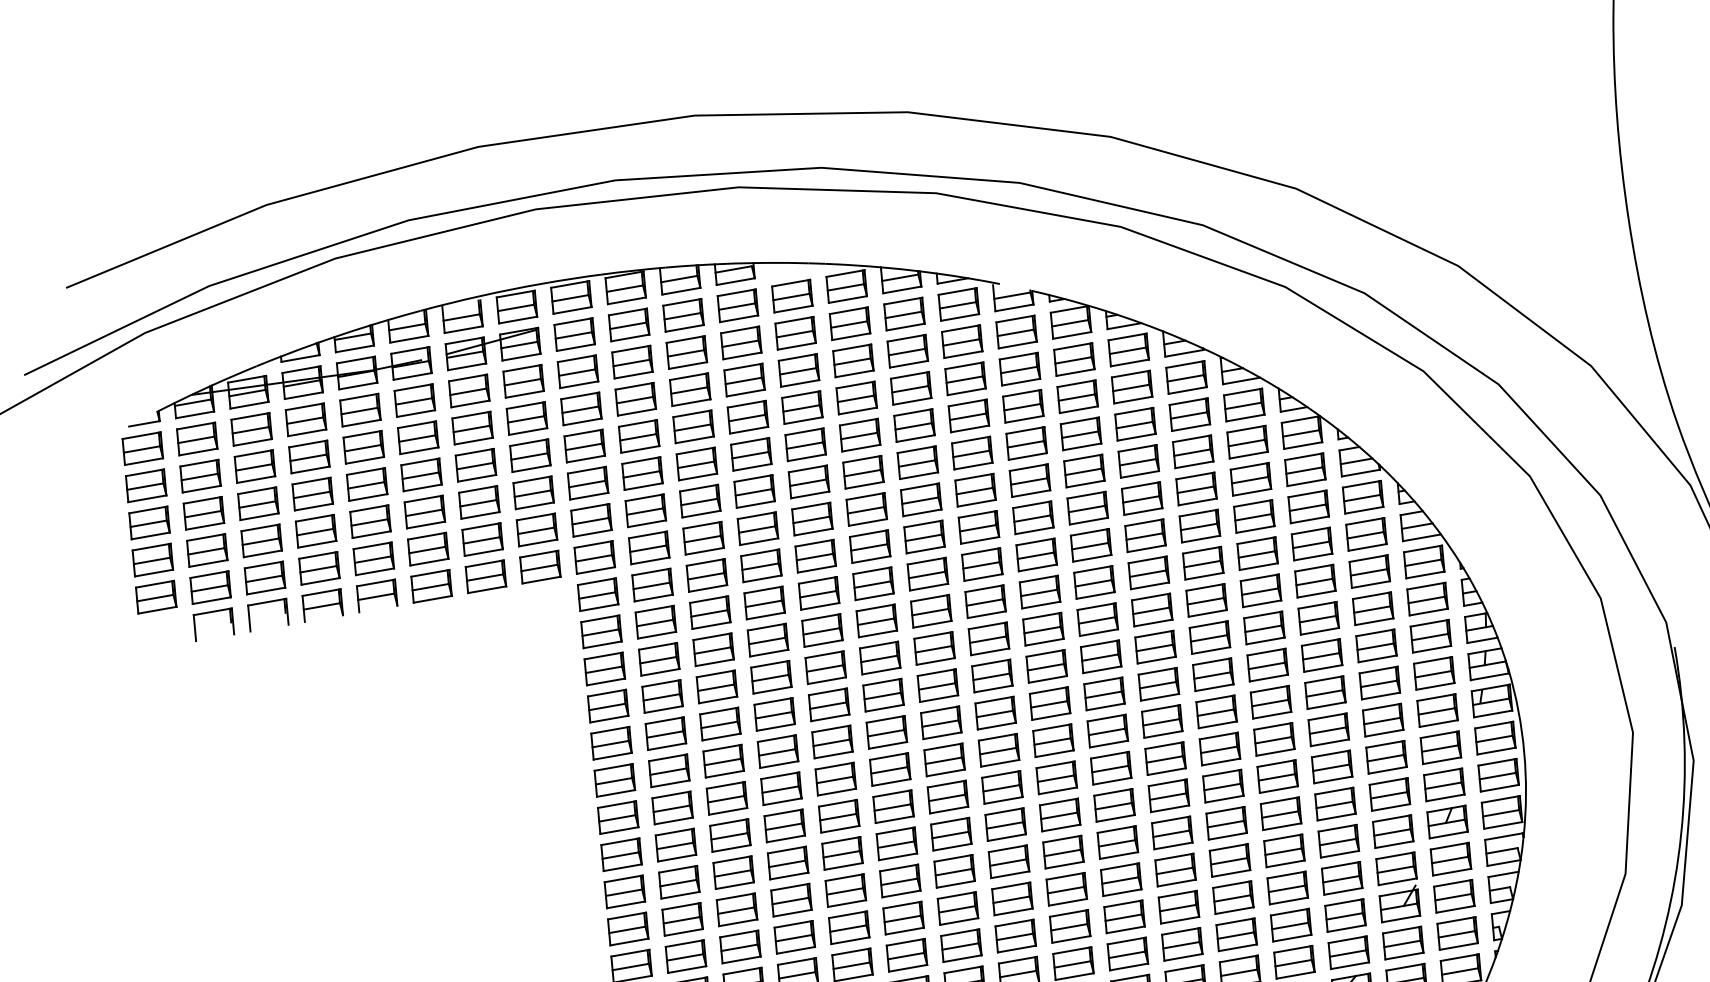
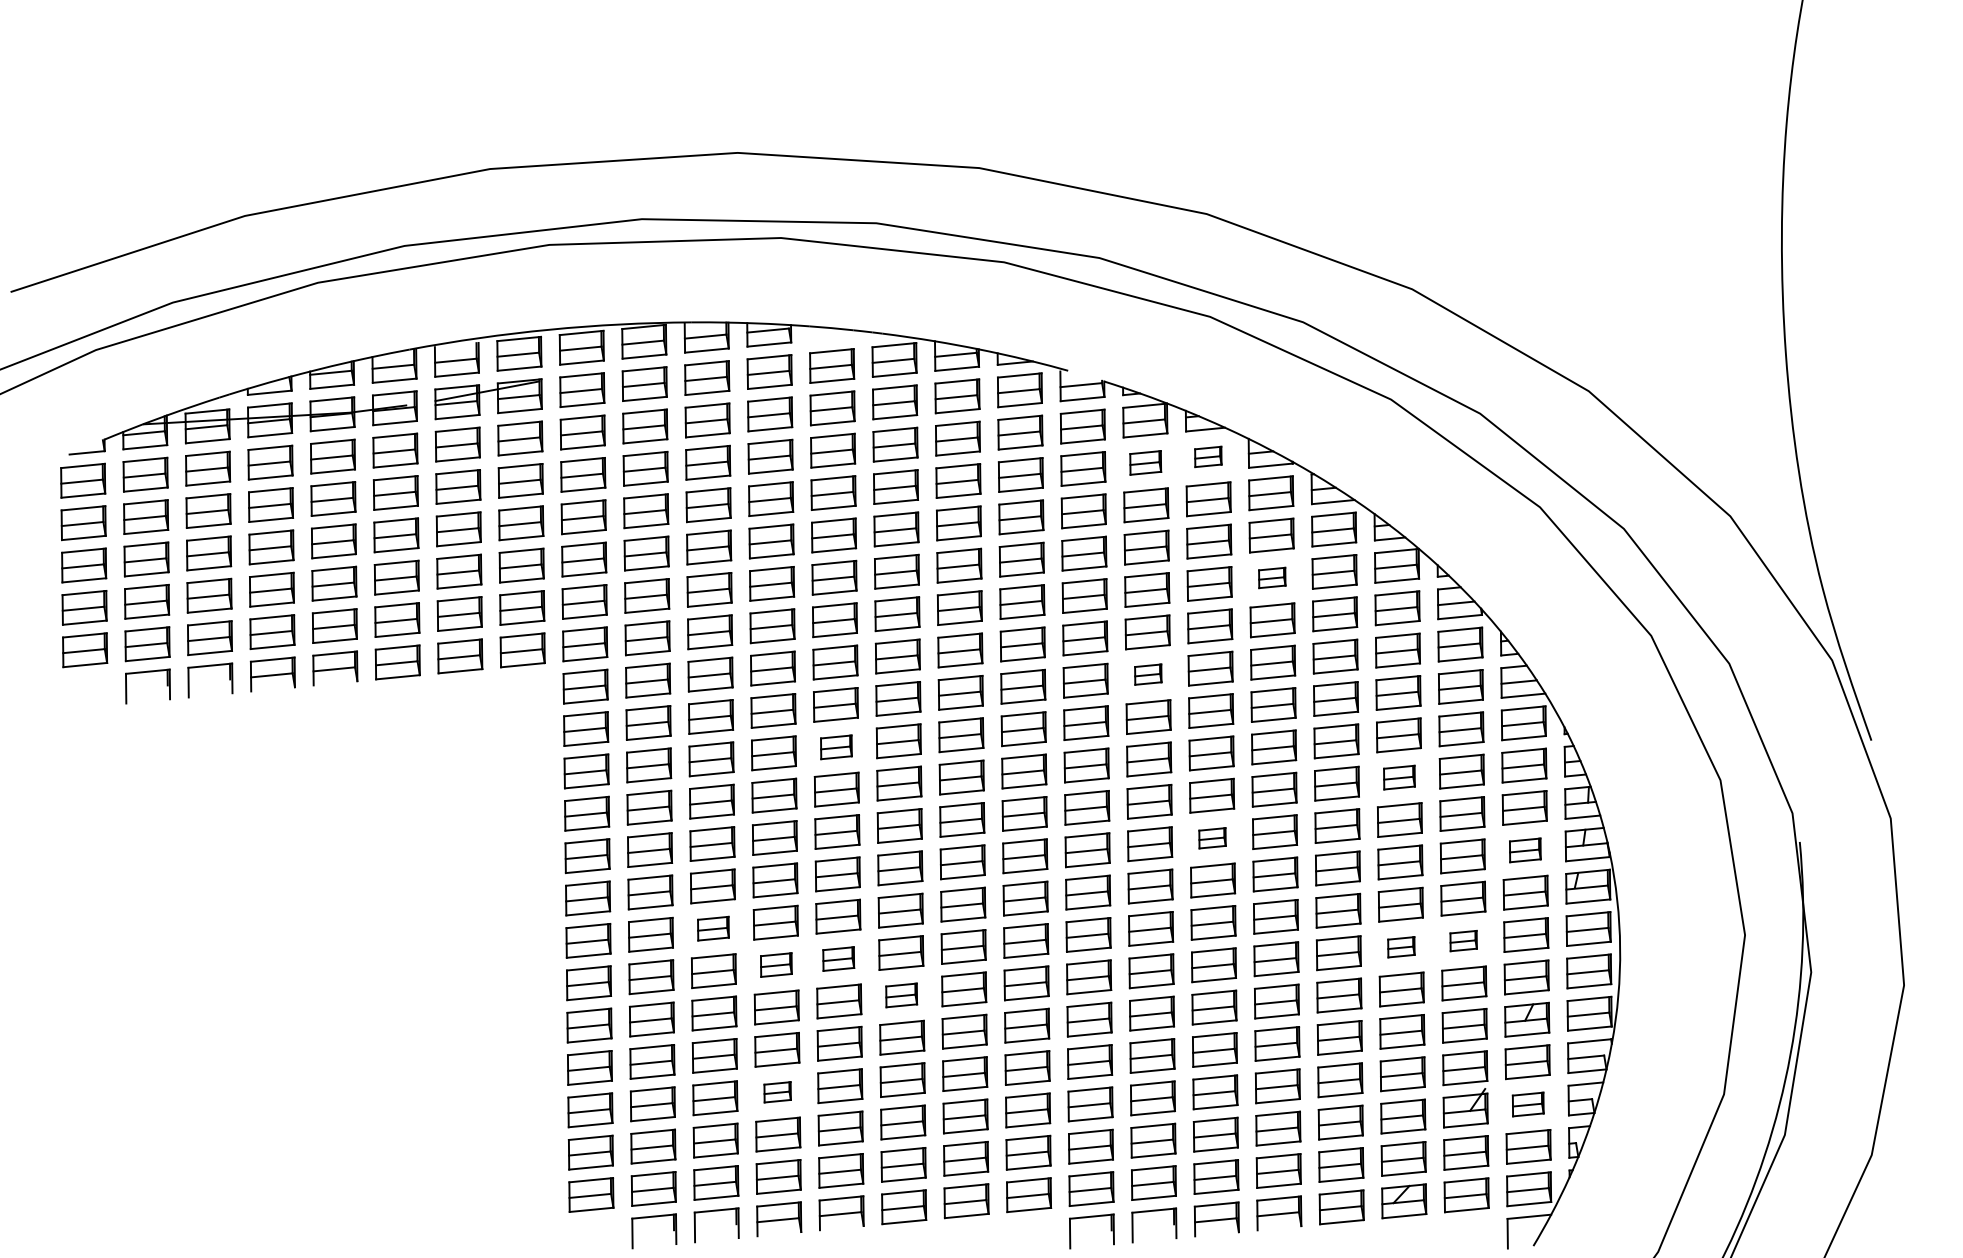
part: (1128, 349) -> (1208, 456), size x0.6
part: (1074, 359) -> (1145, 462), size x0.7
part: (1193, 451) -> (1272, 577), size x0.6
part: (1091, 545) -> (1148, 674), size x0.6
part: (1318, 618) -> (1399, 777), size x0.7
part: (822, 630) -> (836, 747), size x0.7
part: (1434, 673) -> (1525, 850), size x0.7
part: (1158, 684) -> (1212, 838), size x0.6
part: (1386, 756) -> (1463, 940), size x0.6
part: (1332, 767) -> (1401, 947), size x0.6
part: (727, 798) -> (713, 928), size x0.7
part: (838, 815) -> (838, 958), size x0.7
part: (784, 825) -> (776, 964), size x0.7
part: (896, 843) -> (901, 995), size x0.7
part: (1454, 896) -> (1528, 1104), size x0.7
part: (794, 937) -> (777, 1092), size x0.6

